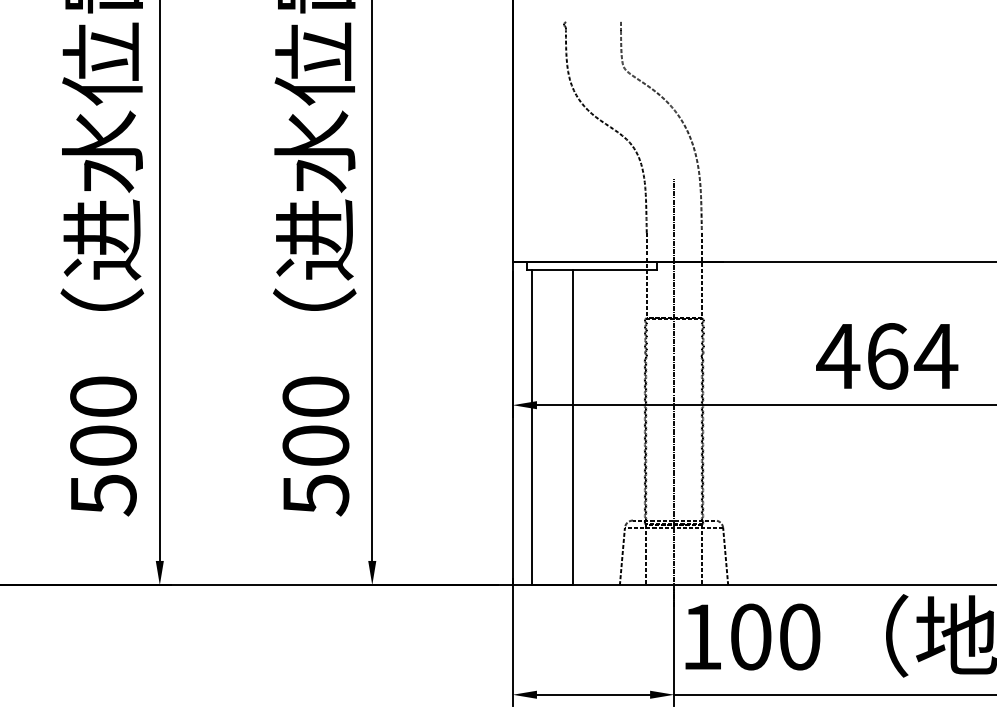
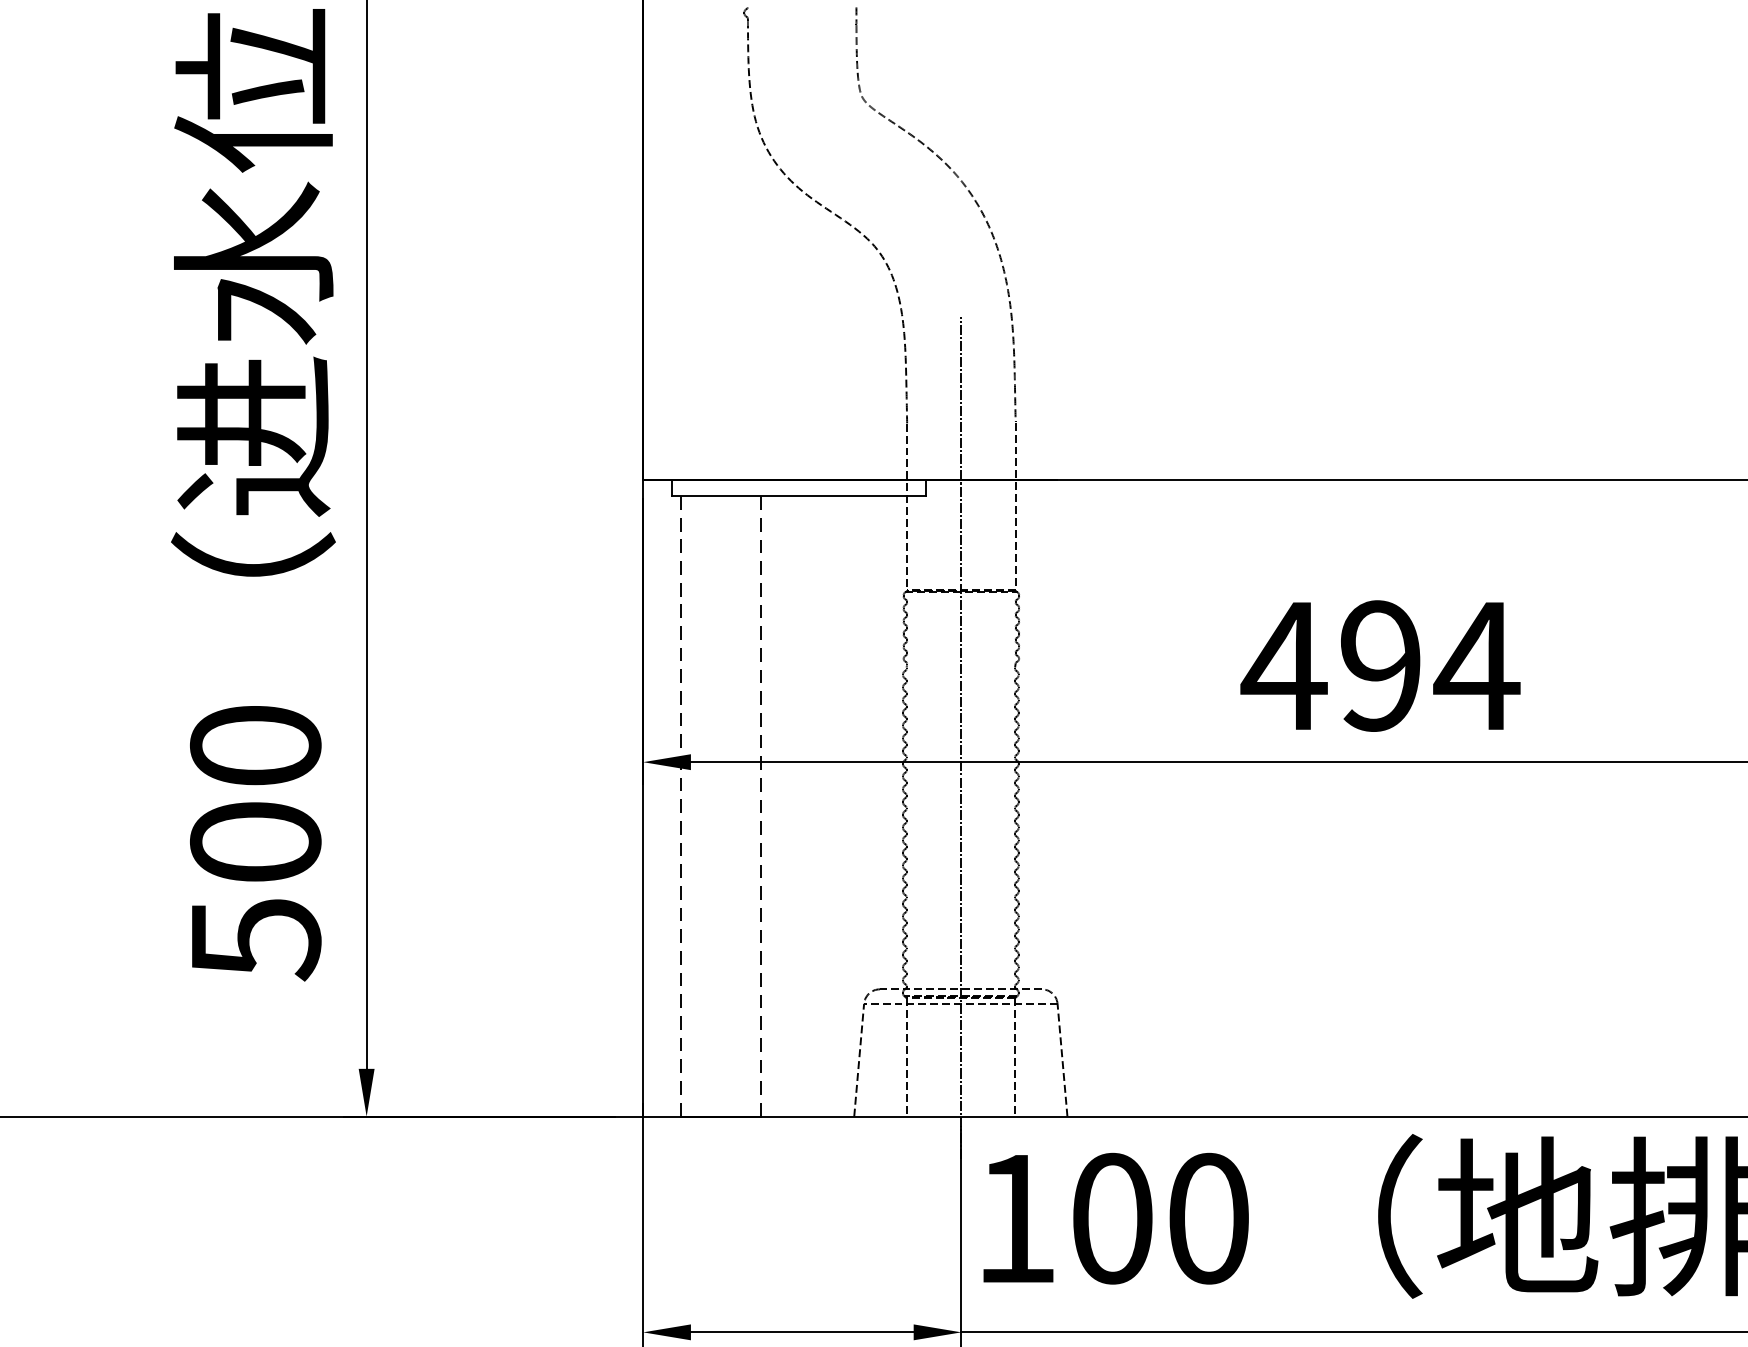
text: (887, 356) -> (1381, 666), 464 -> 494
line: (532, 427) -> (682, 806), solid -> dashed
line: (572, 427) -> (760, 806), solid -> dashed

